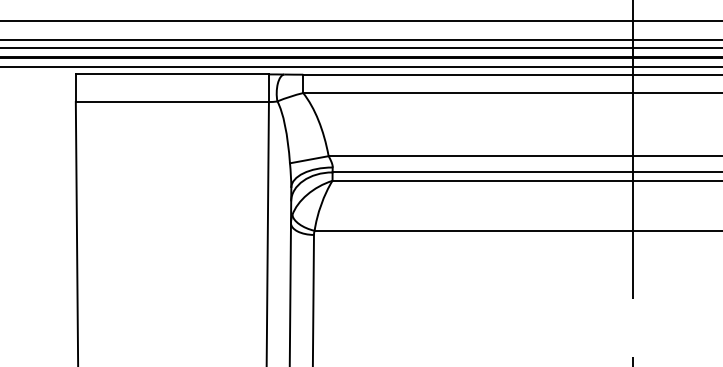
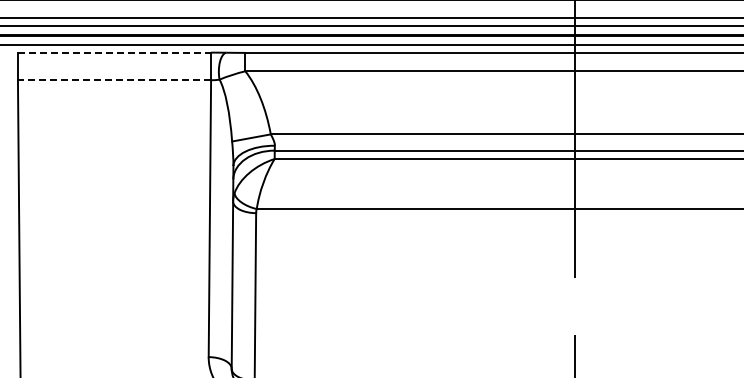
line: (172, 74) -> (114, 52), solid -> dashed
line: (172, 102) -> (114, 80), solid -> dashed

